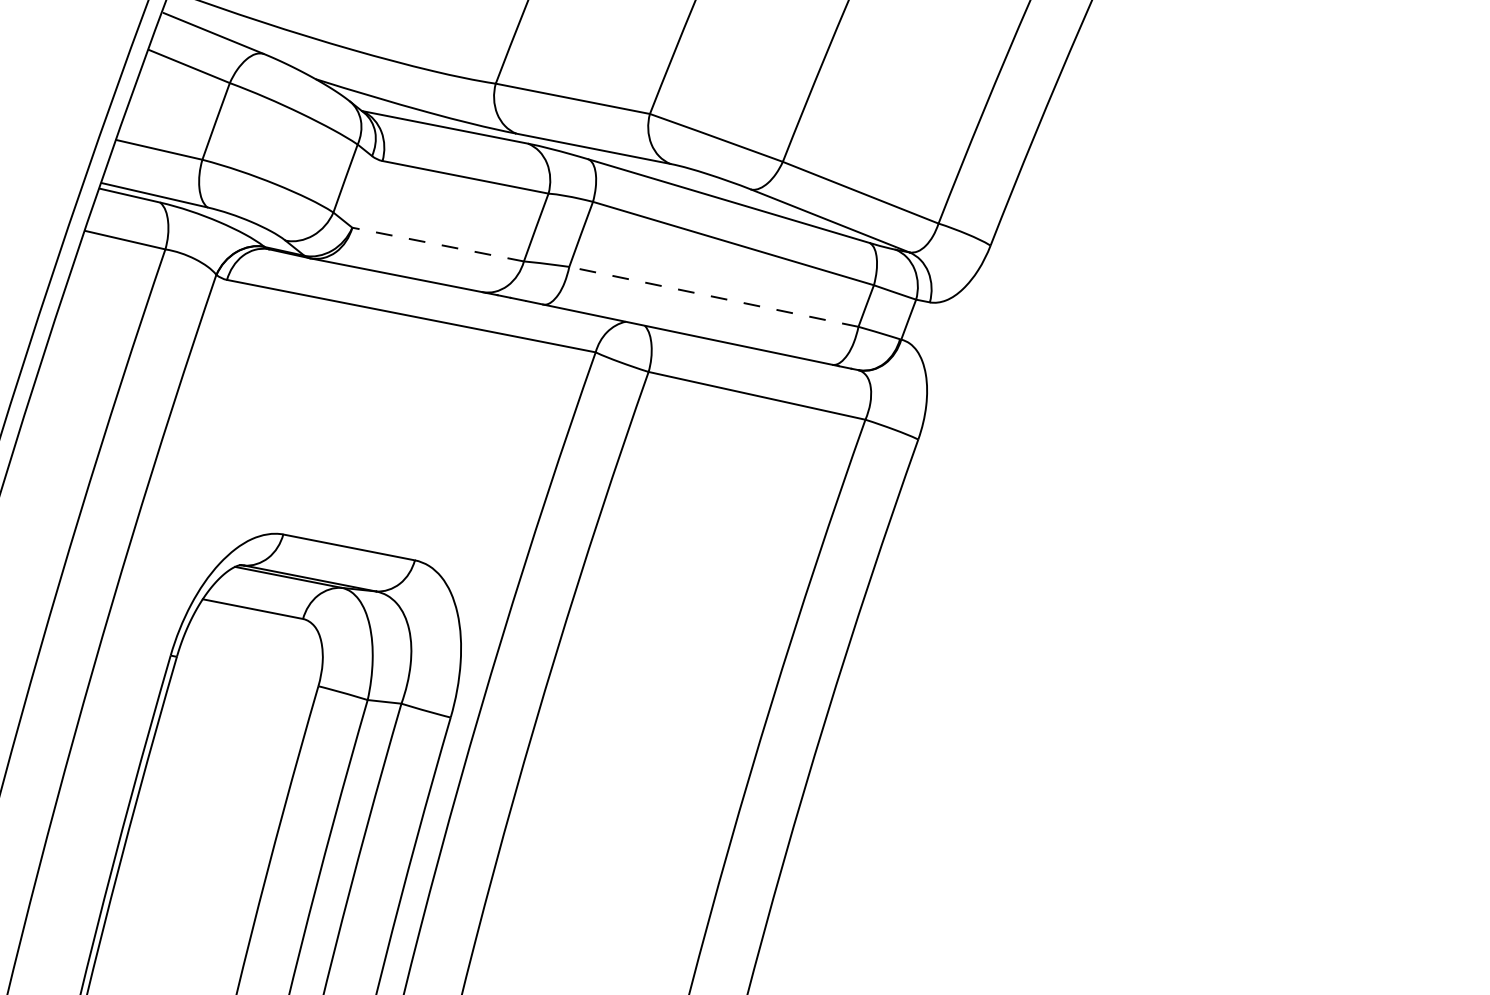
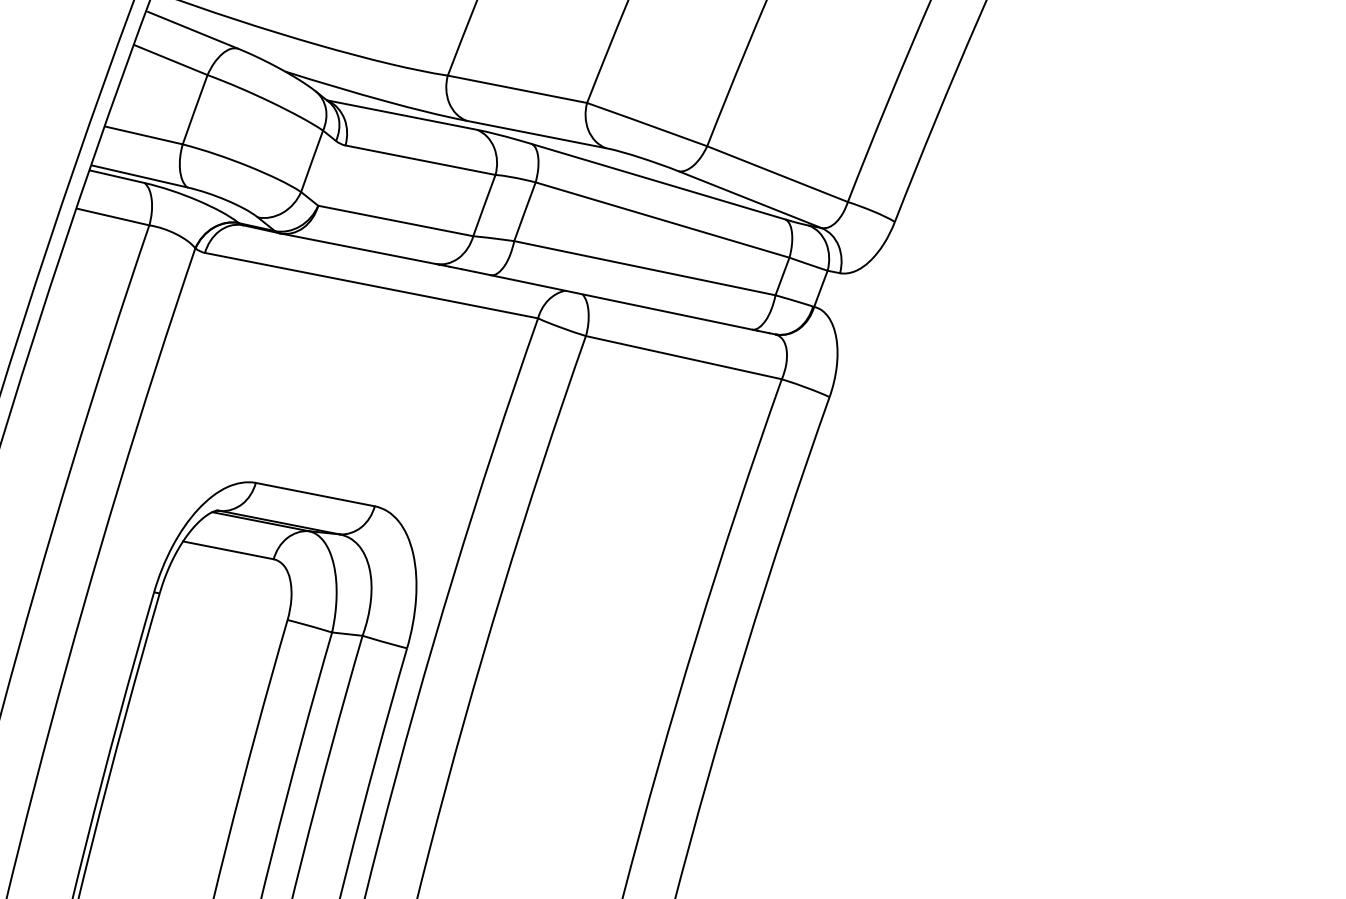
line: (437, 244) -> (395, 220), dashed -> solid
line: (713, 297) -> (644, 268), dashed -> solid

